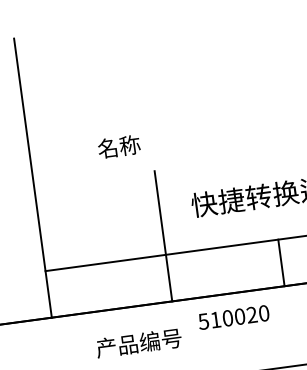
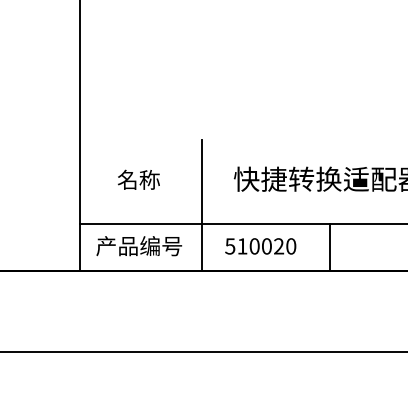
text: (118, 146) -> (138, 179), moved
line: (281, 262) -> (330, 247), moved
text: (233, 317) -> (260, 246), moved
text: (139, 343) -> (139, 246), moved

